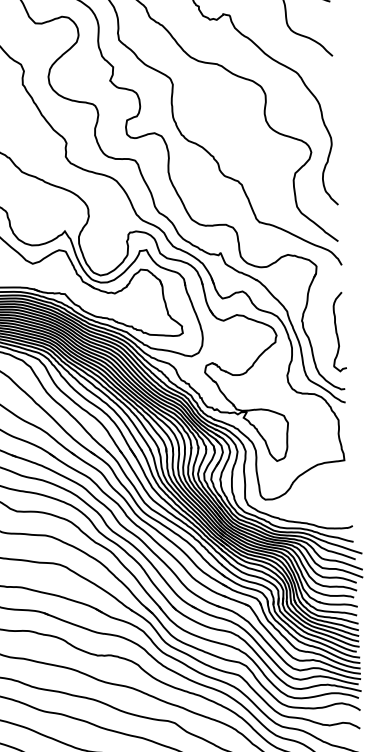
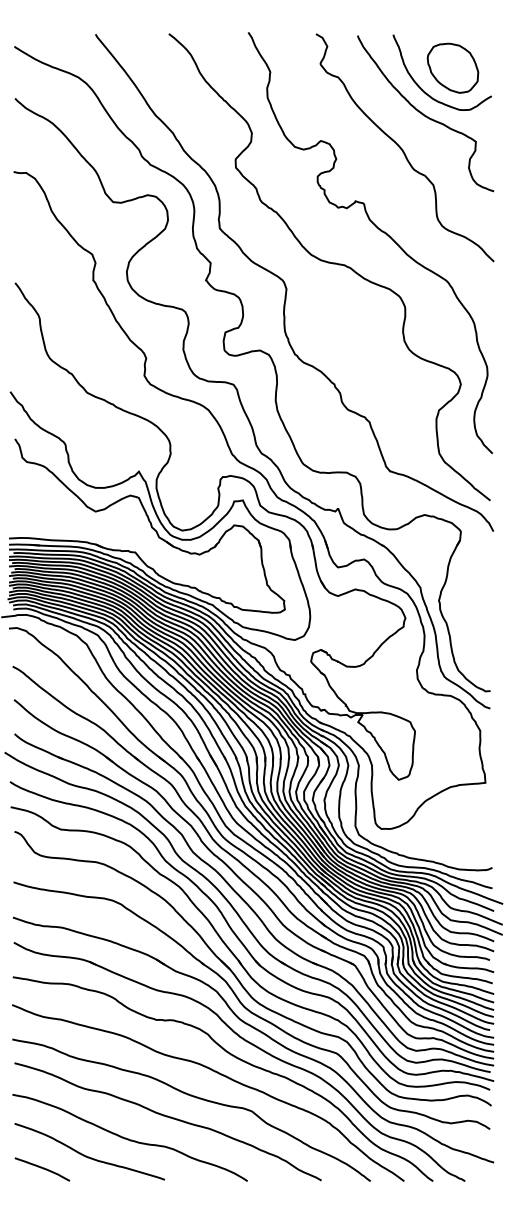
curve: (337, 331) -> (483, 616), removed

